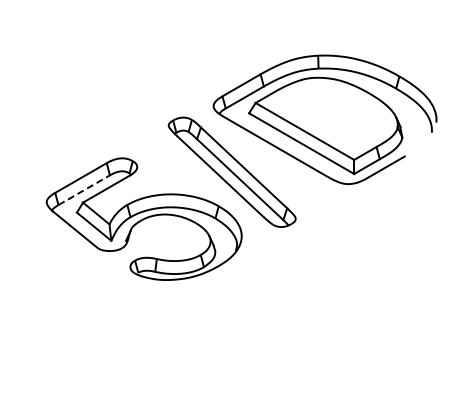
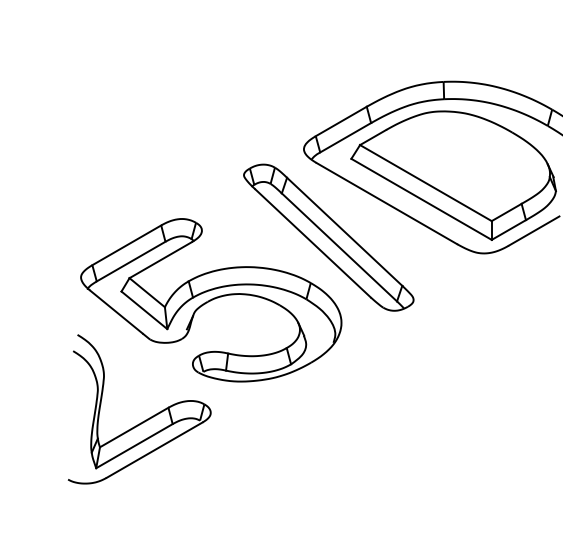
line: (84, 190) -> (131, 261), dashed -> solid
part: (94, 308) -> (144, 419), added

